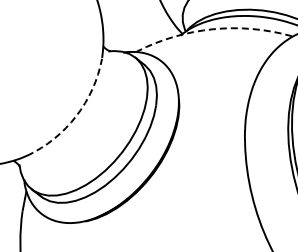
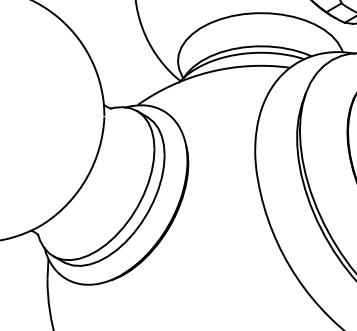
arc: (213, 28) -> (210, 71), dashed -> solid
arc: (76, 116) -> (87, 177), dashed -> solid

